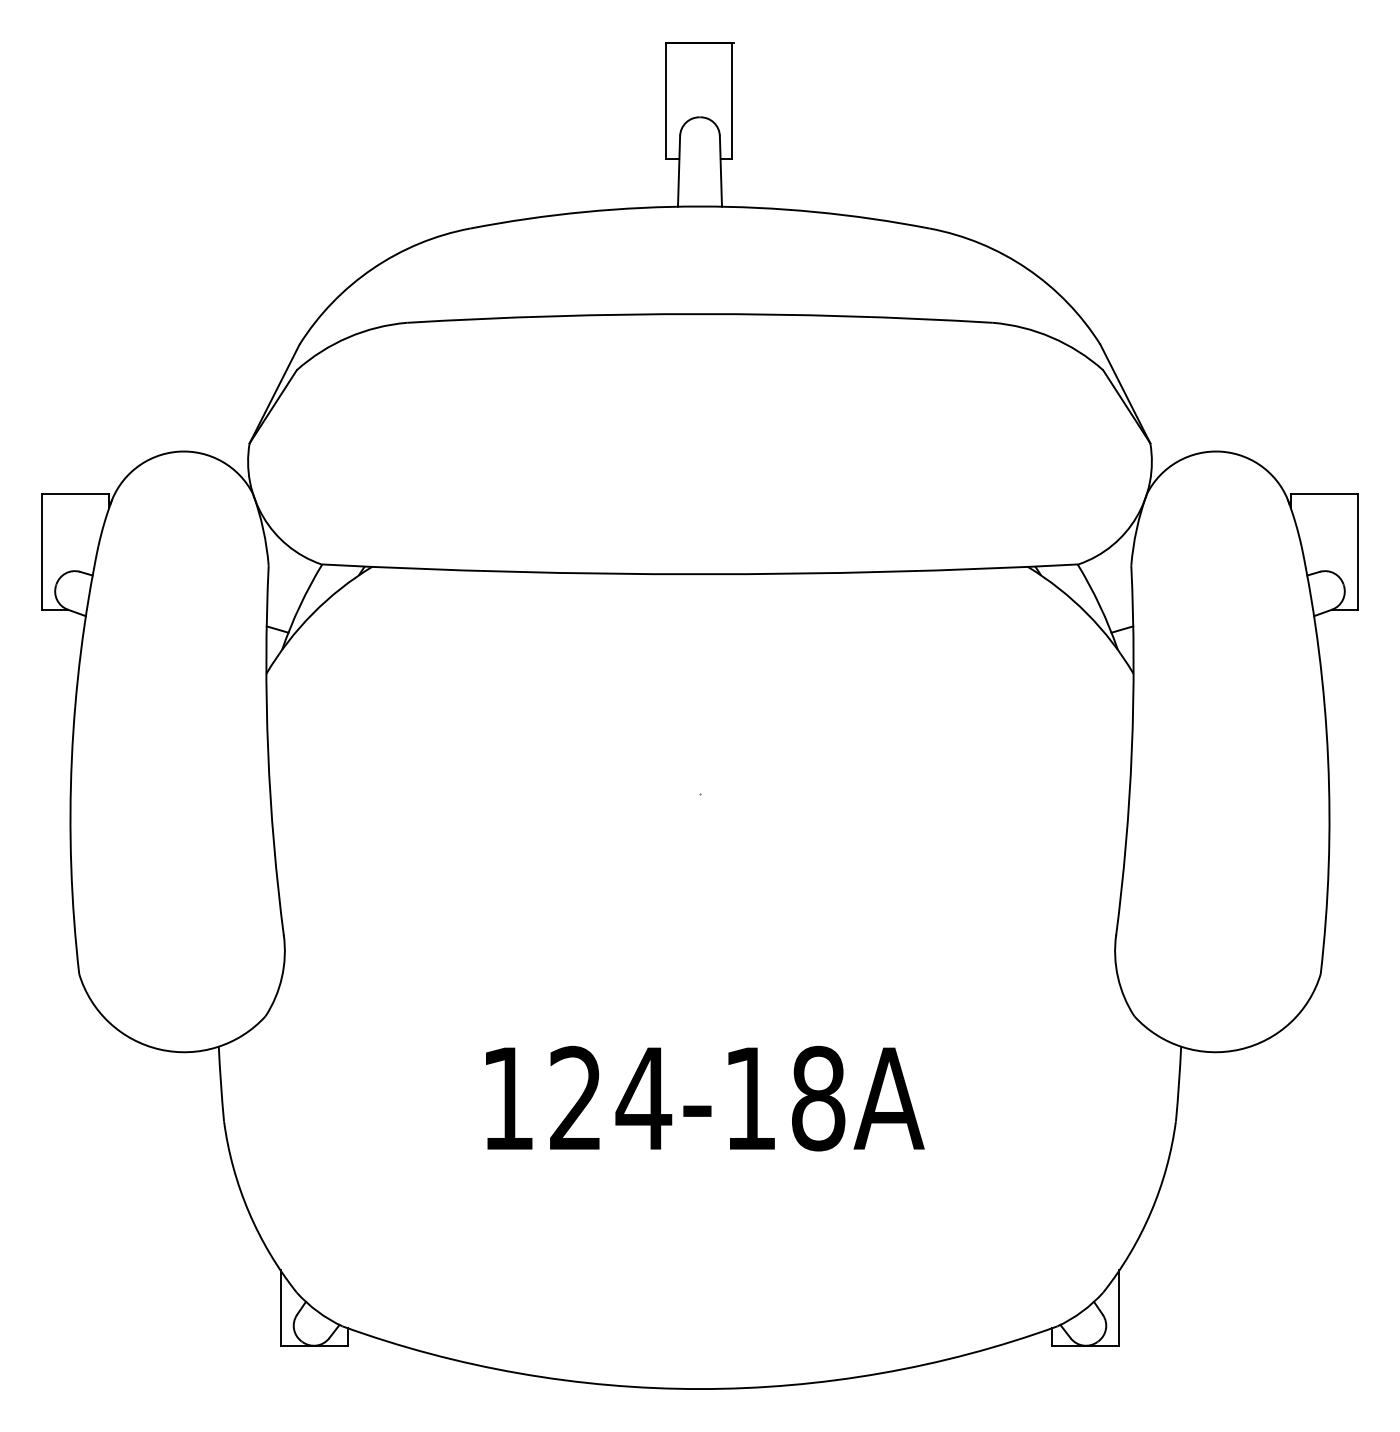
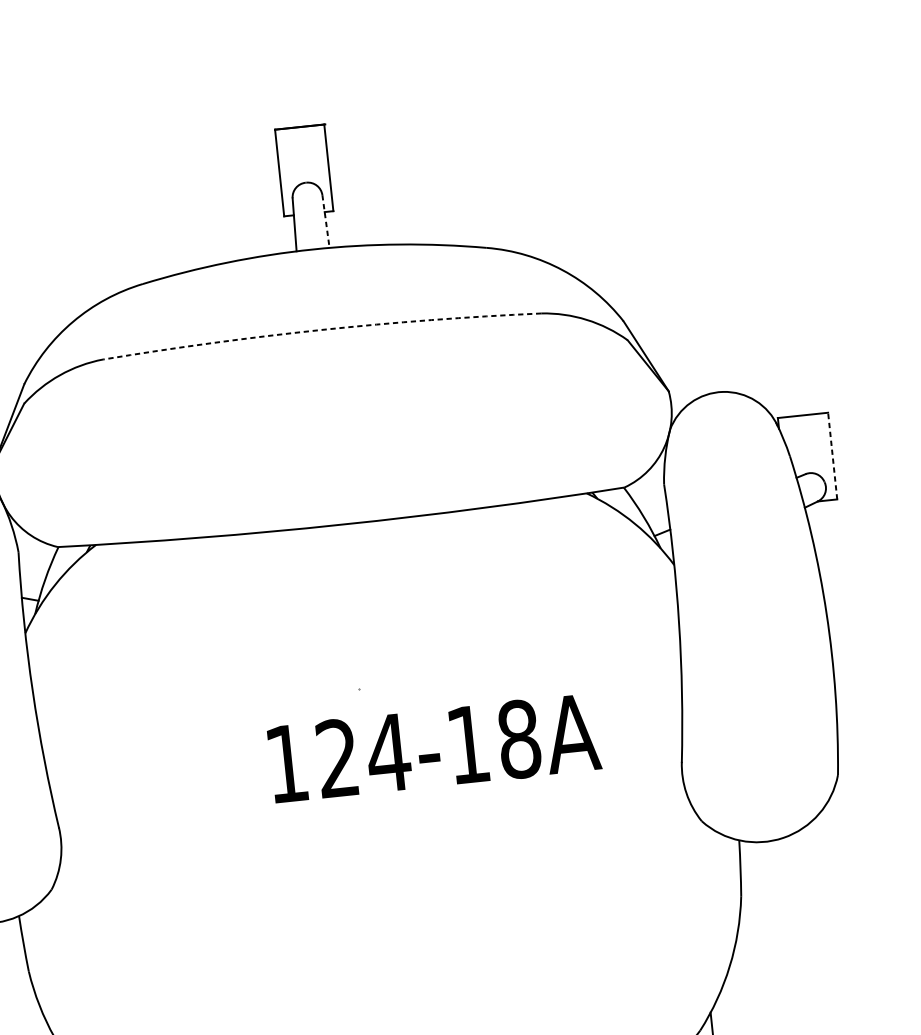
line: (720, 171) -> (325, 221), solid -> dashed
arc: (700, 314) -> (321, 330), solid -> dashed
line: (1358, 551) -> (833, 455), solid -> dashed
text: (705, 1098) -> (434, 748), moved

